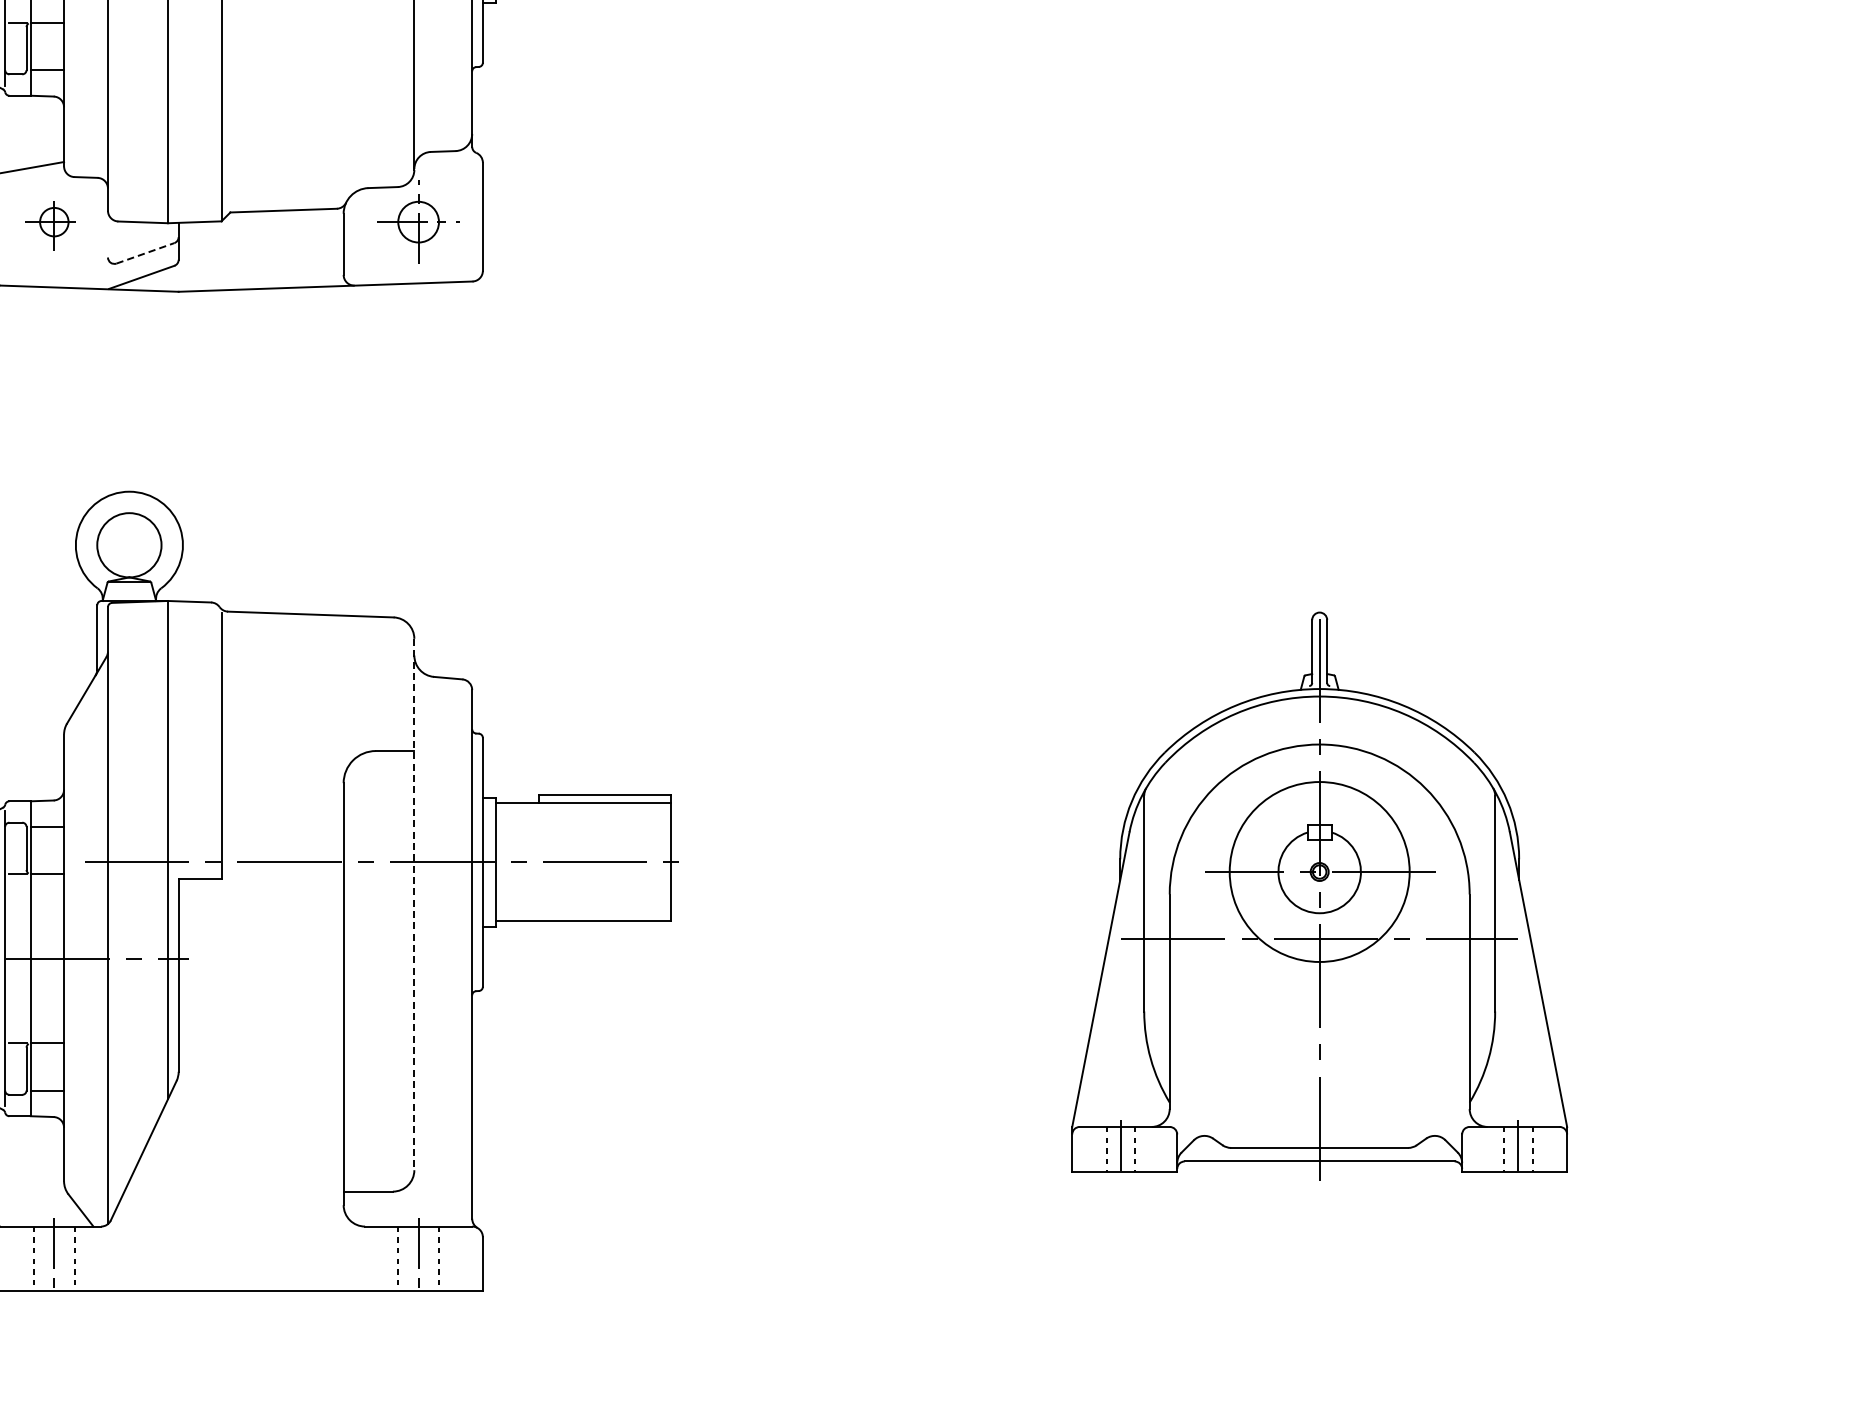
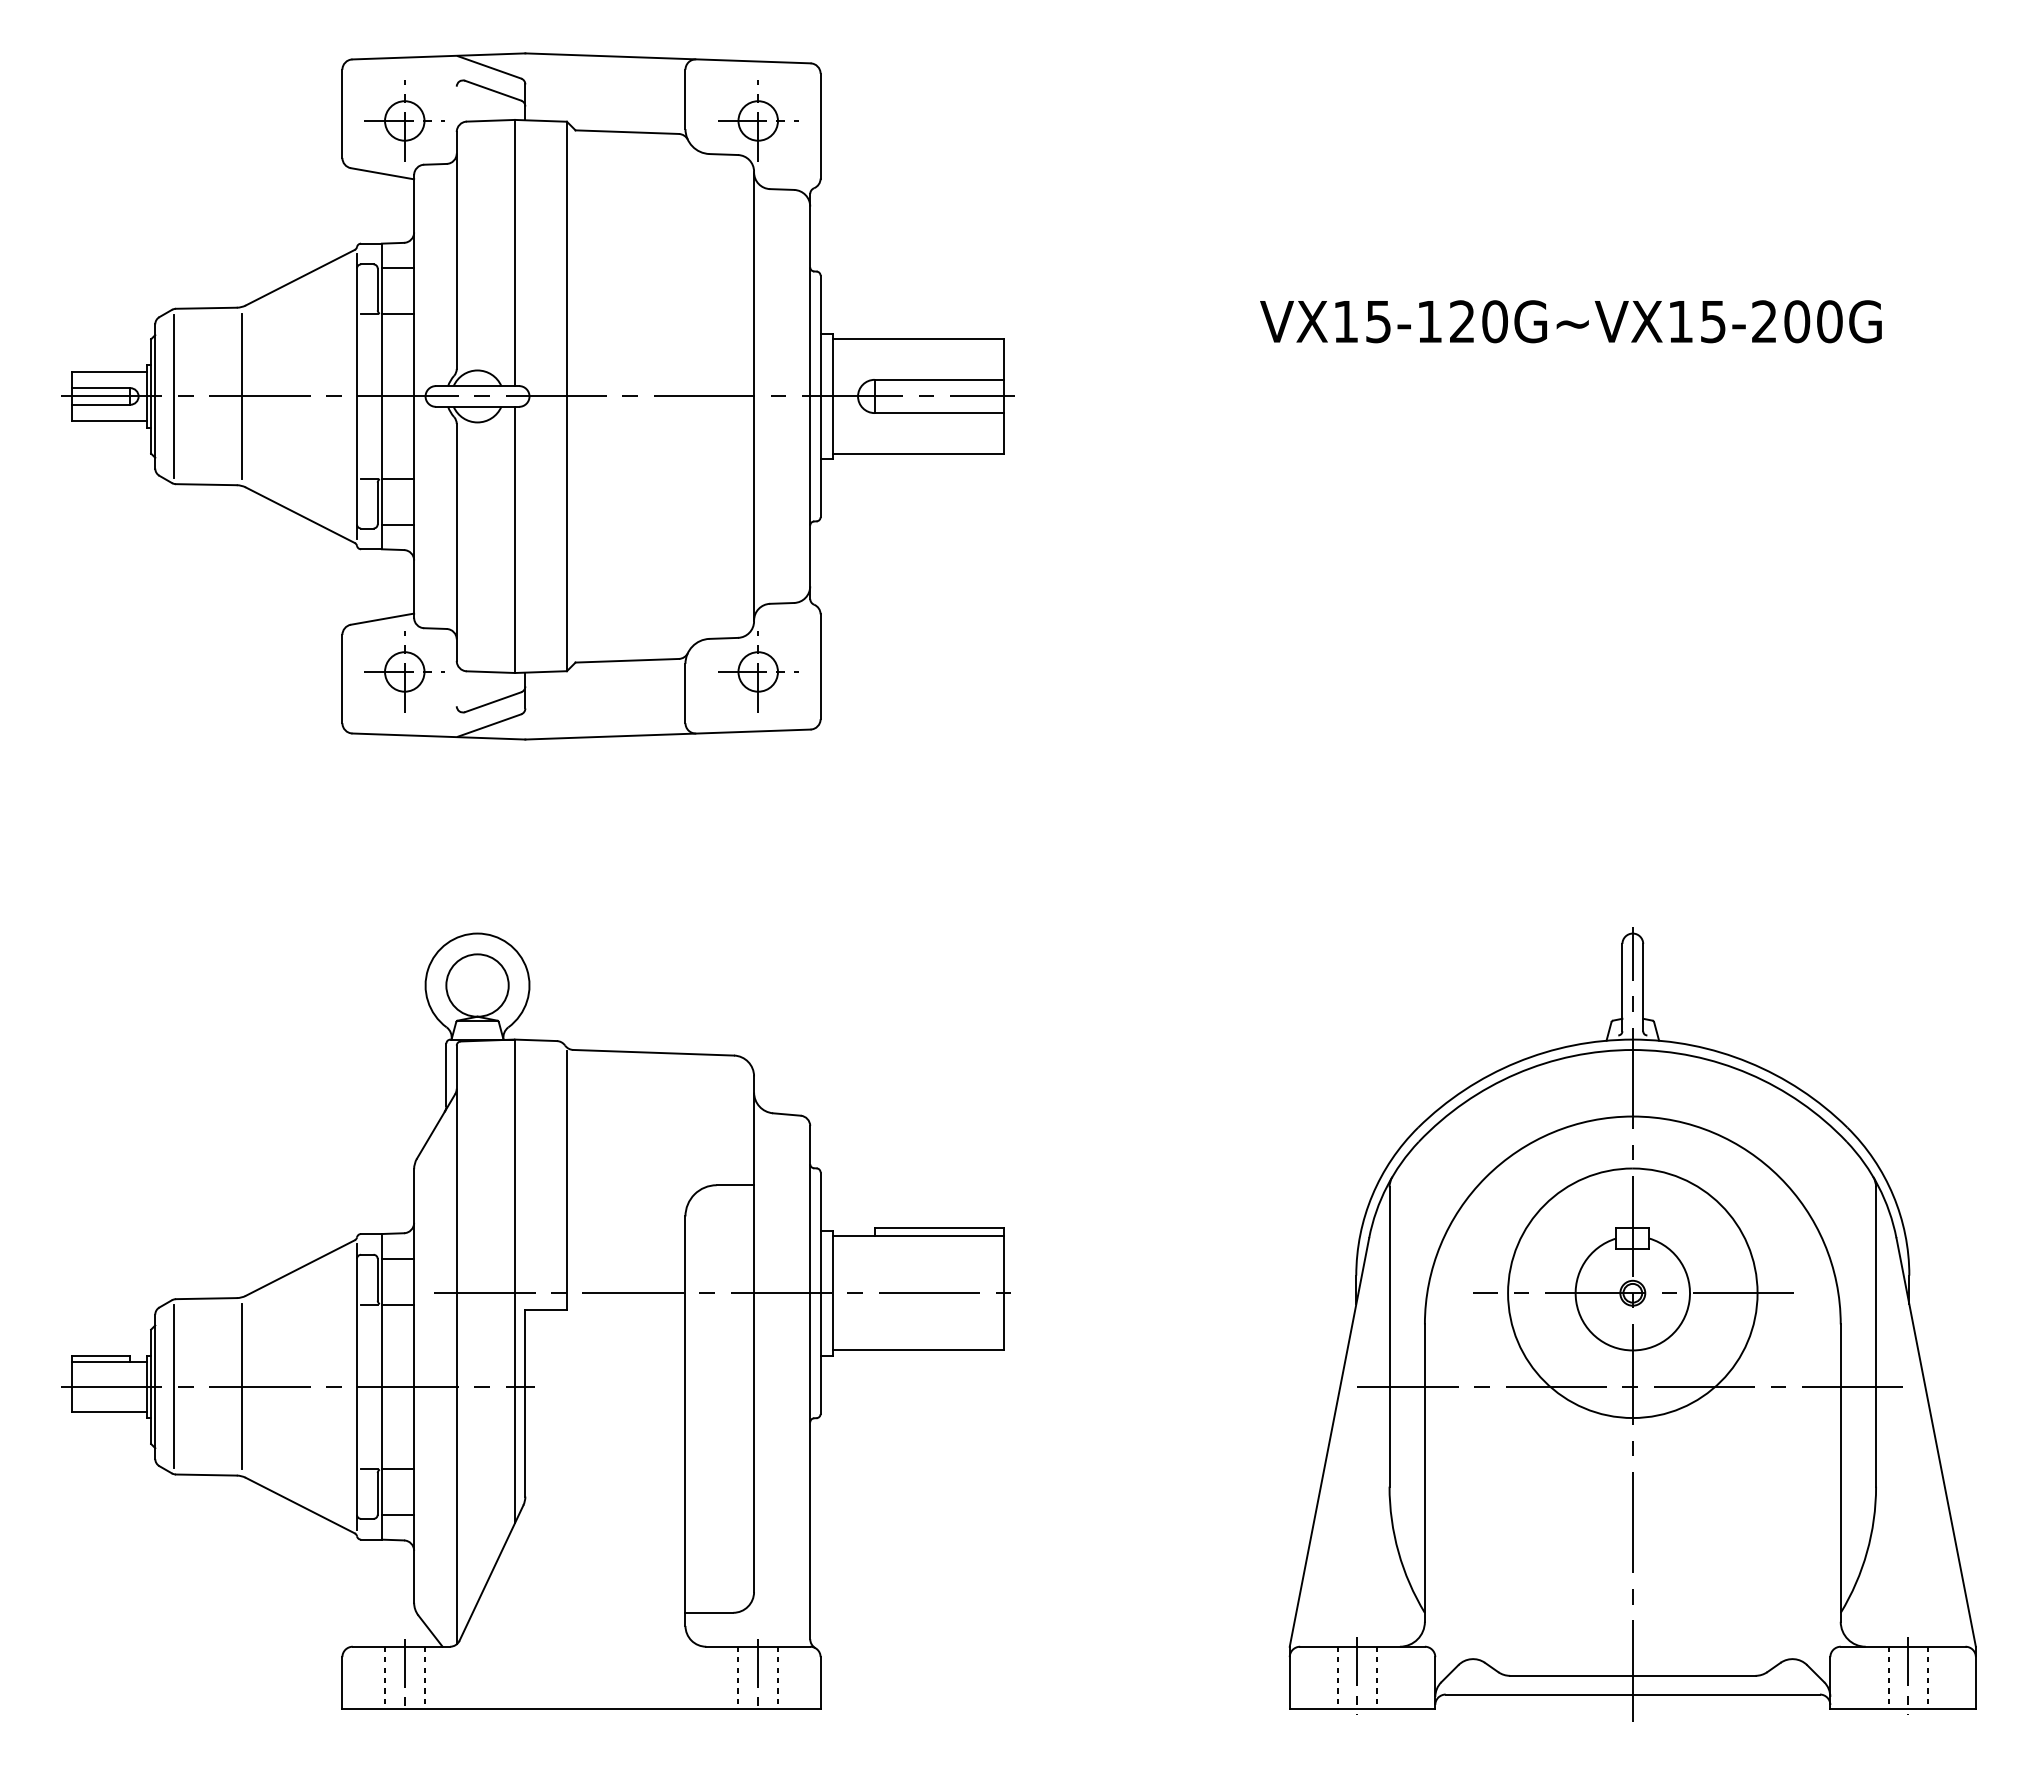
part: (54, 221) -> (404, 671), size x1.43
line: (145, 253) -> (493, 702), dashed -> solid
part: (1319, 894) -> (1632, 1324), size x1.43
line: (414, 904) -> (754, 1334), dashed -> solid

